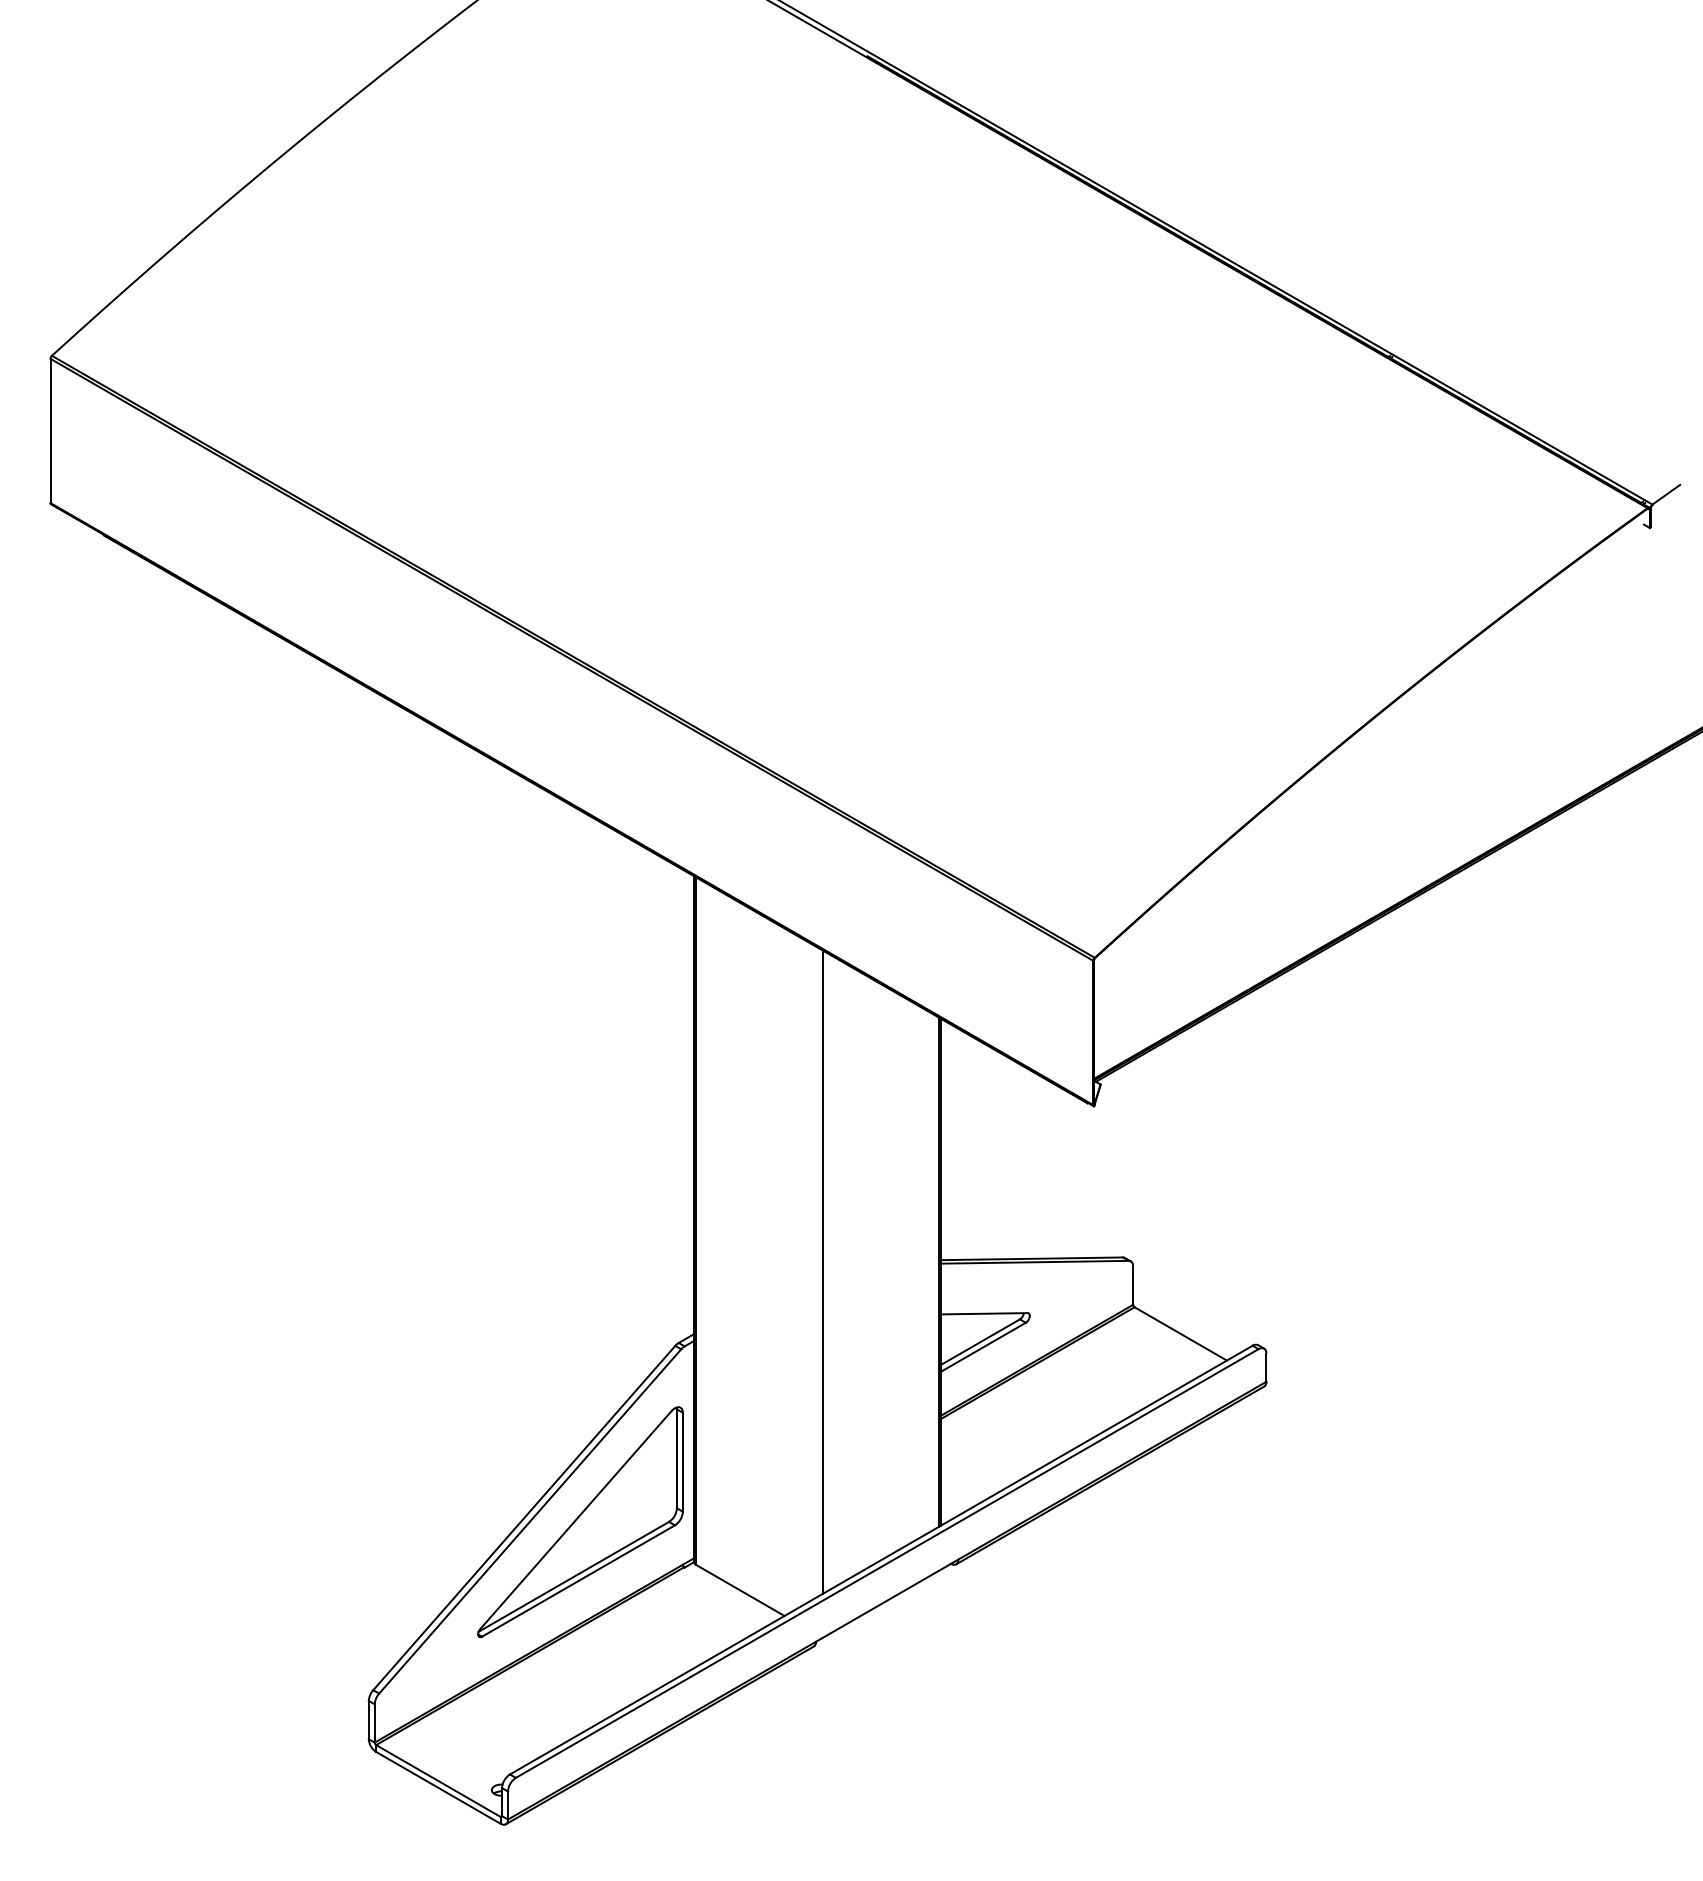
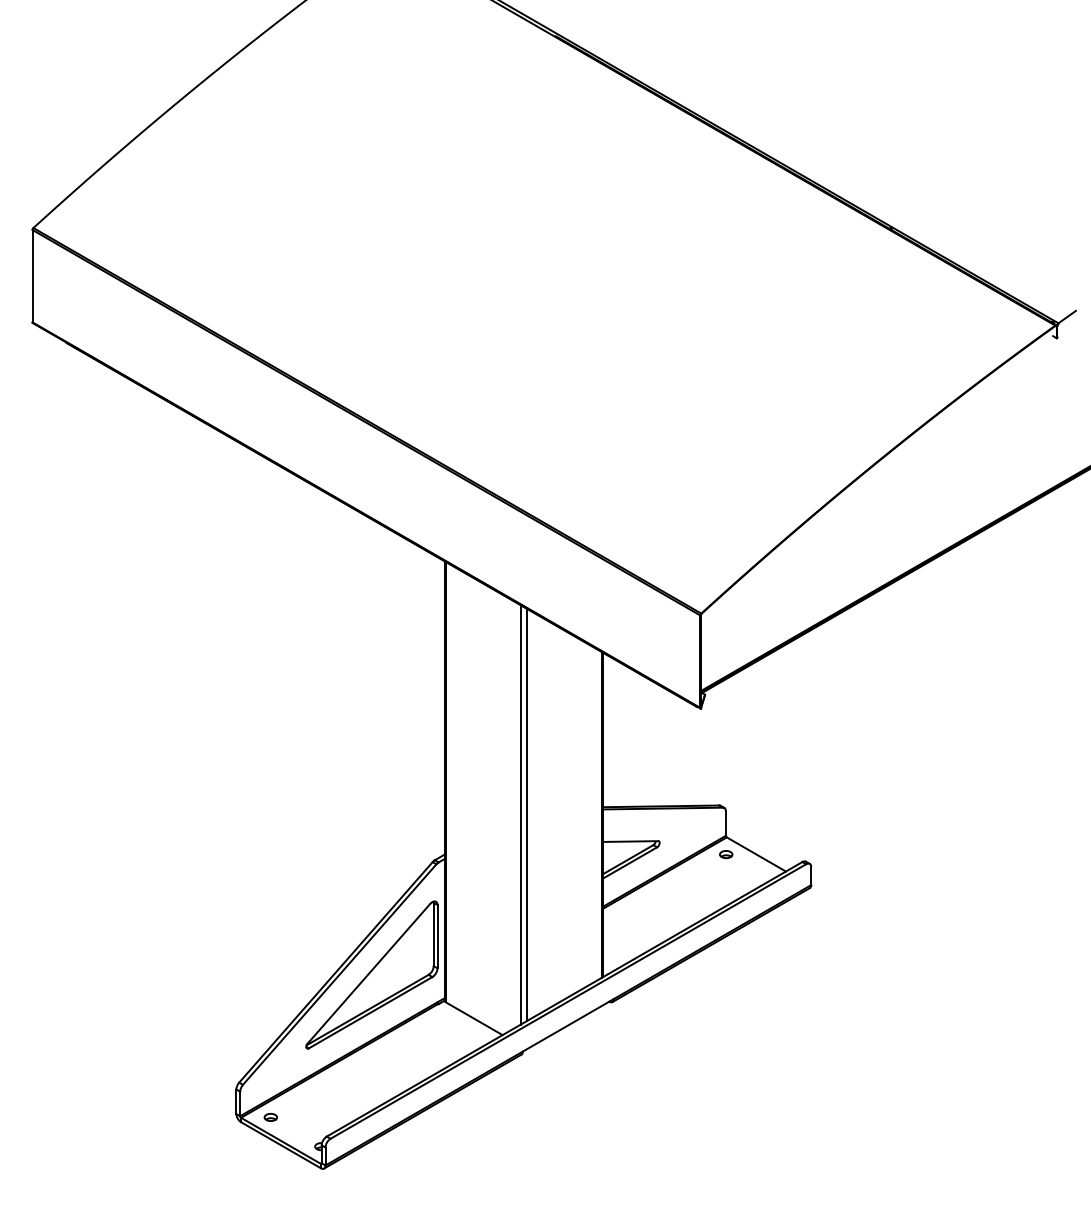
line: (812, 1271) -> (520, 814), added
part: (1134, 1333) -> (726, 854), added
part: (422, 1744) -> (270, 1117), added

